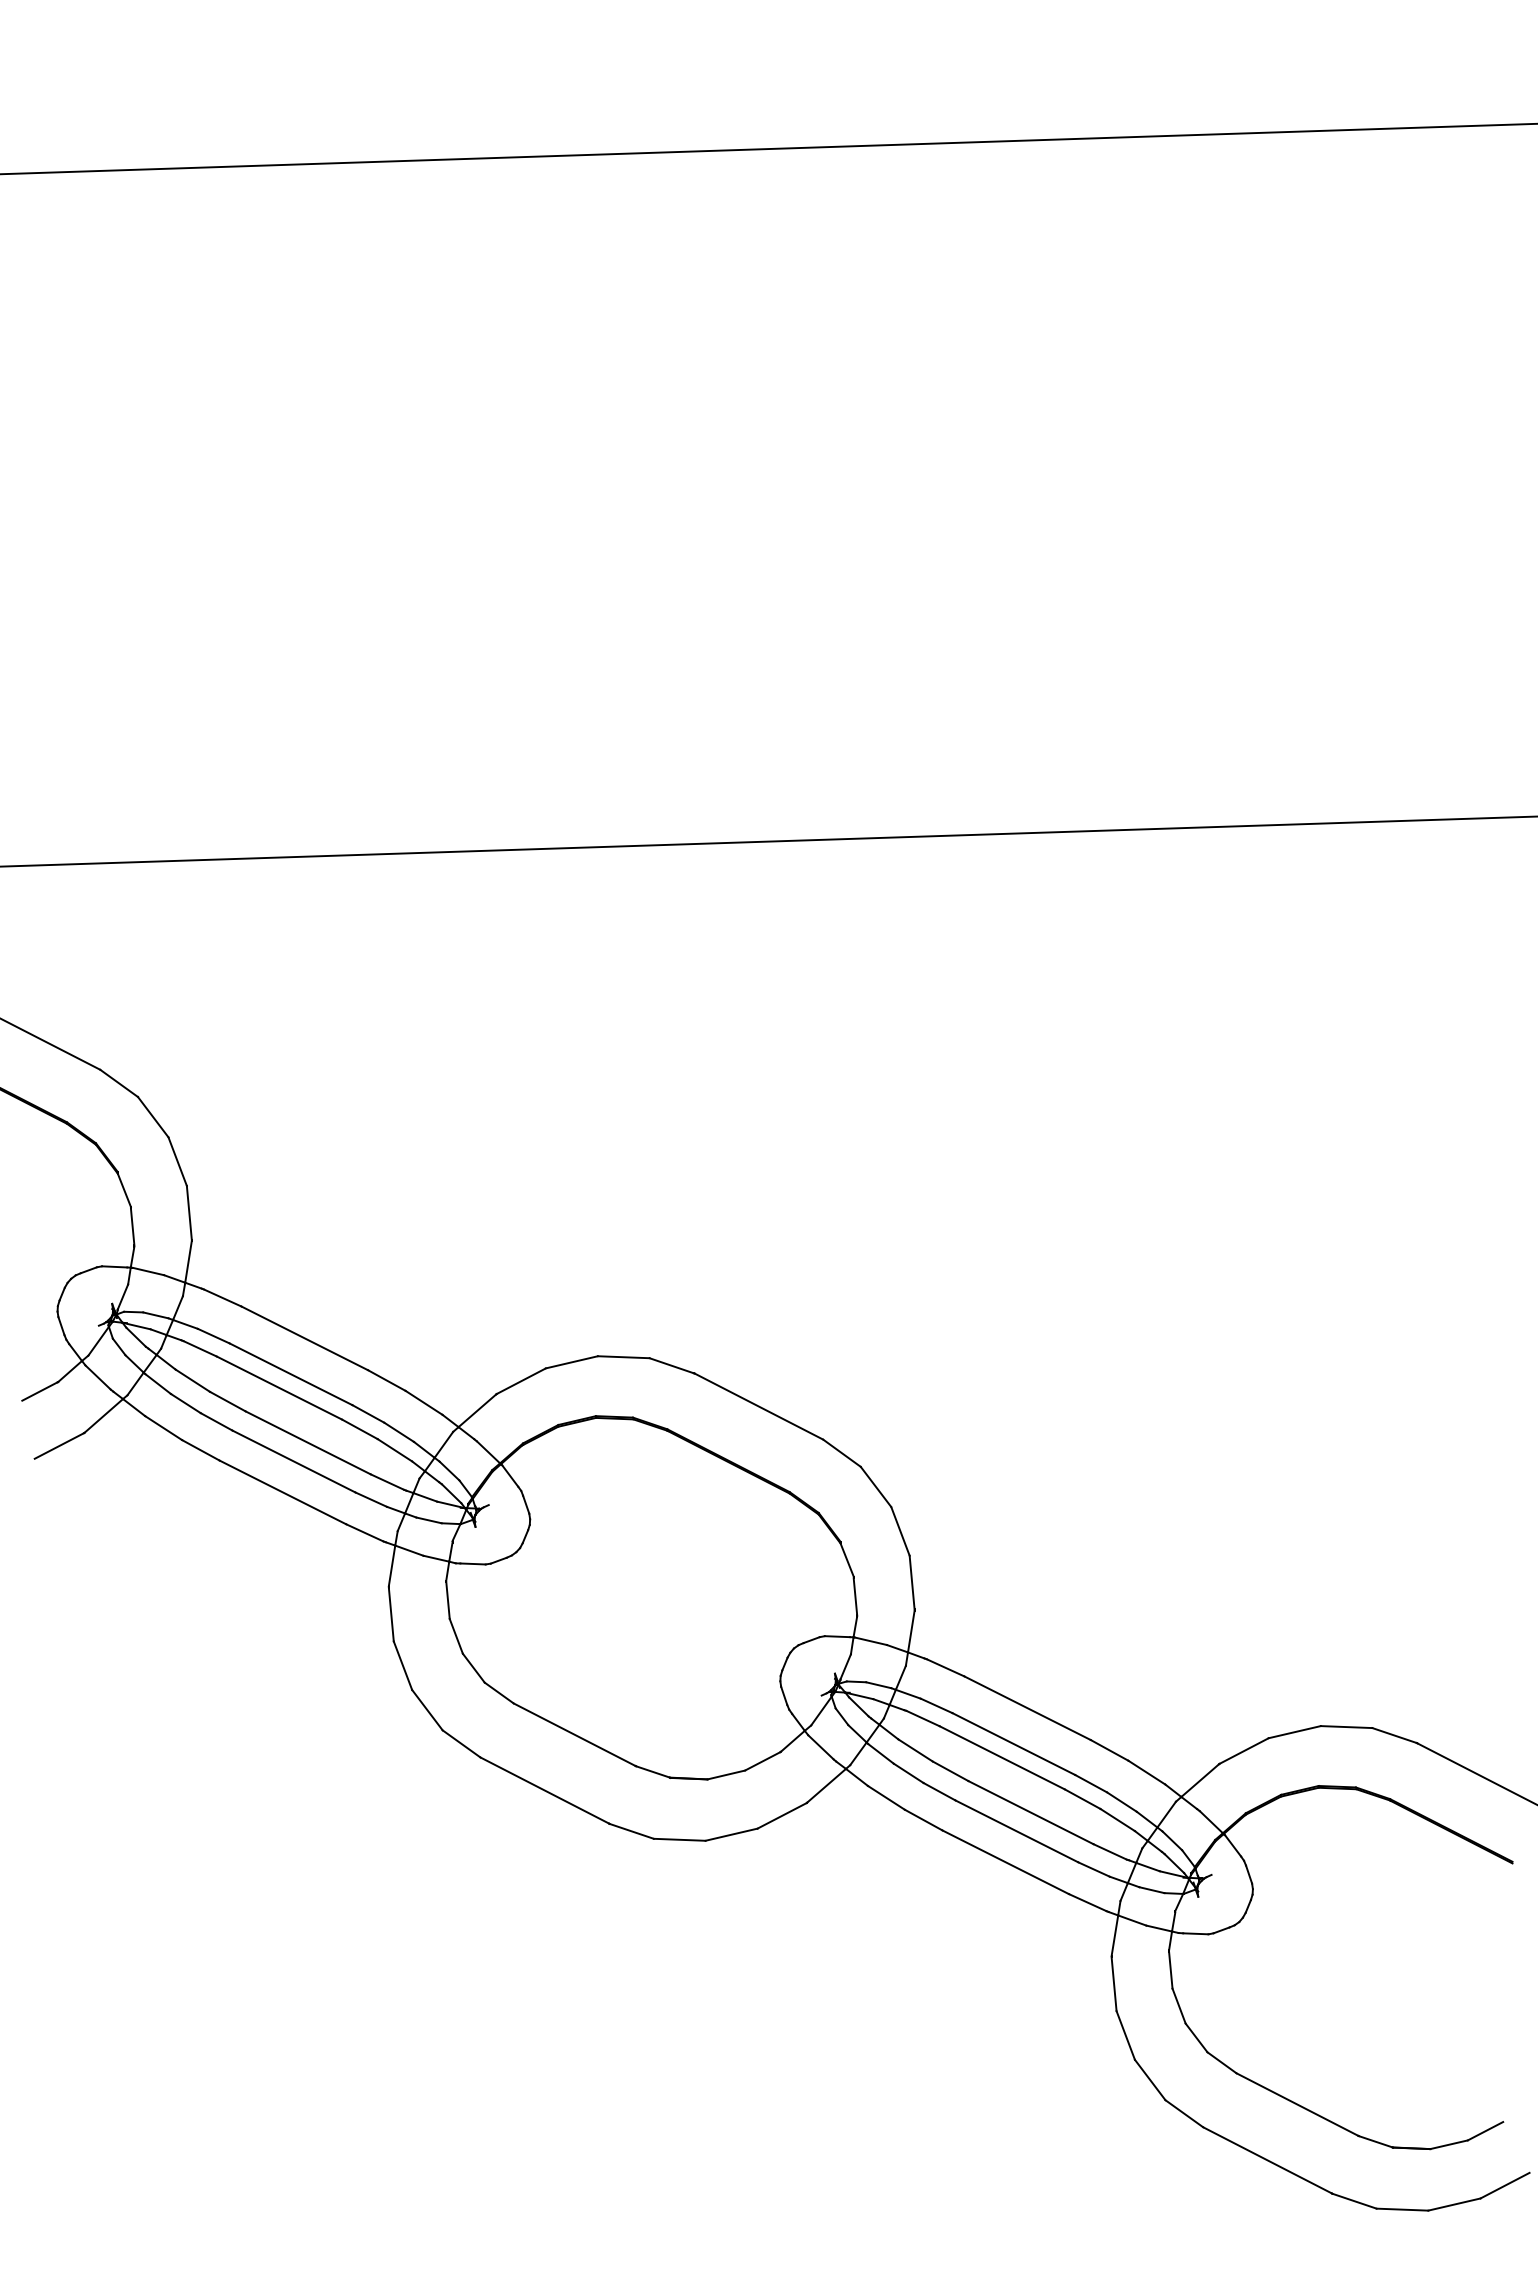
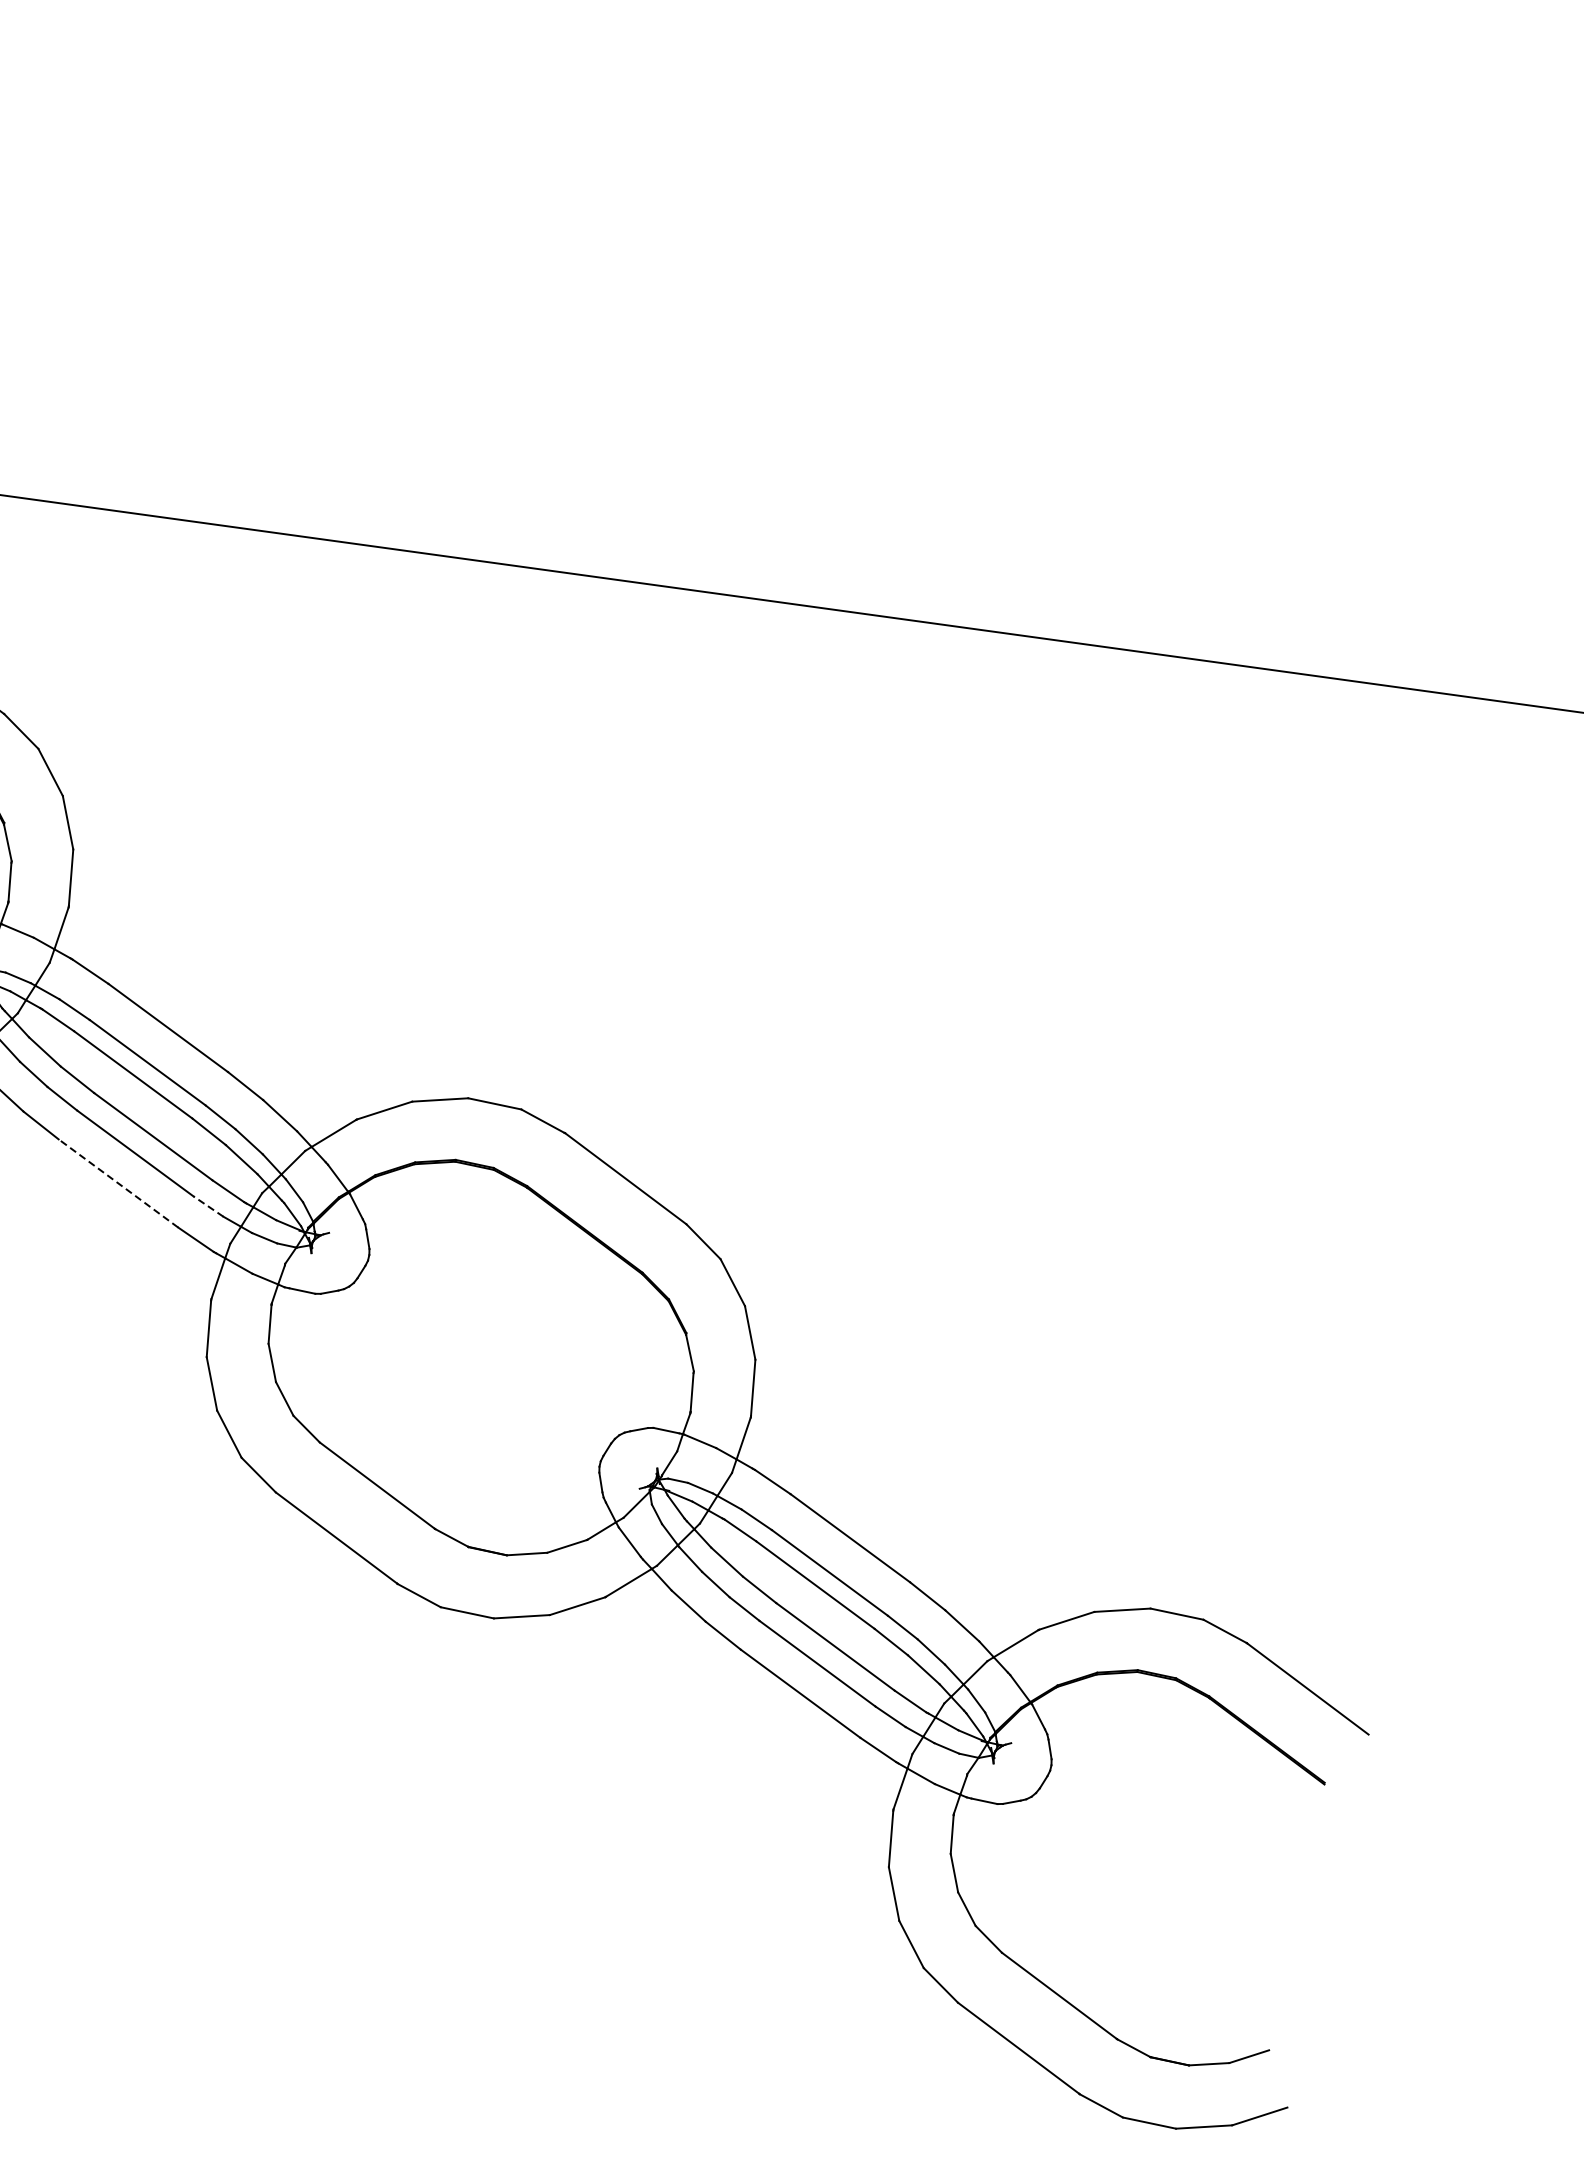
line: (282, 1492) -> (117, 1183), solid -> dashed
line: (370, 1499) -> (207, 1206), solid -> dashed

